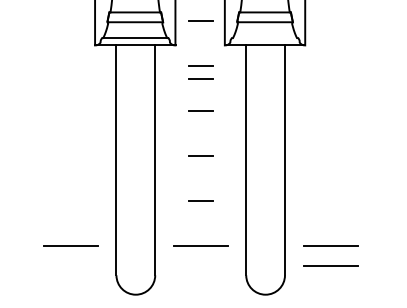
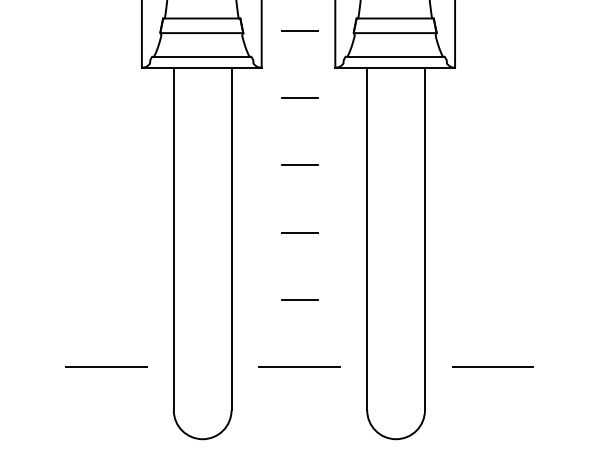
line: (265, 38) -> (395, 57), added
line: (200, 78) -> (299, 116), removed
line: (330, 265) -> (492, 395), removed

